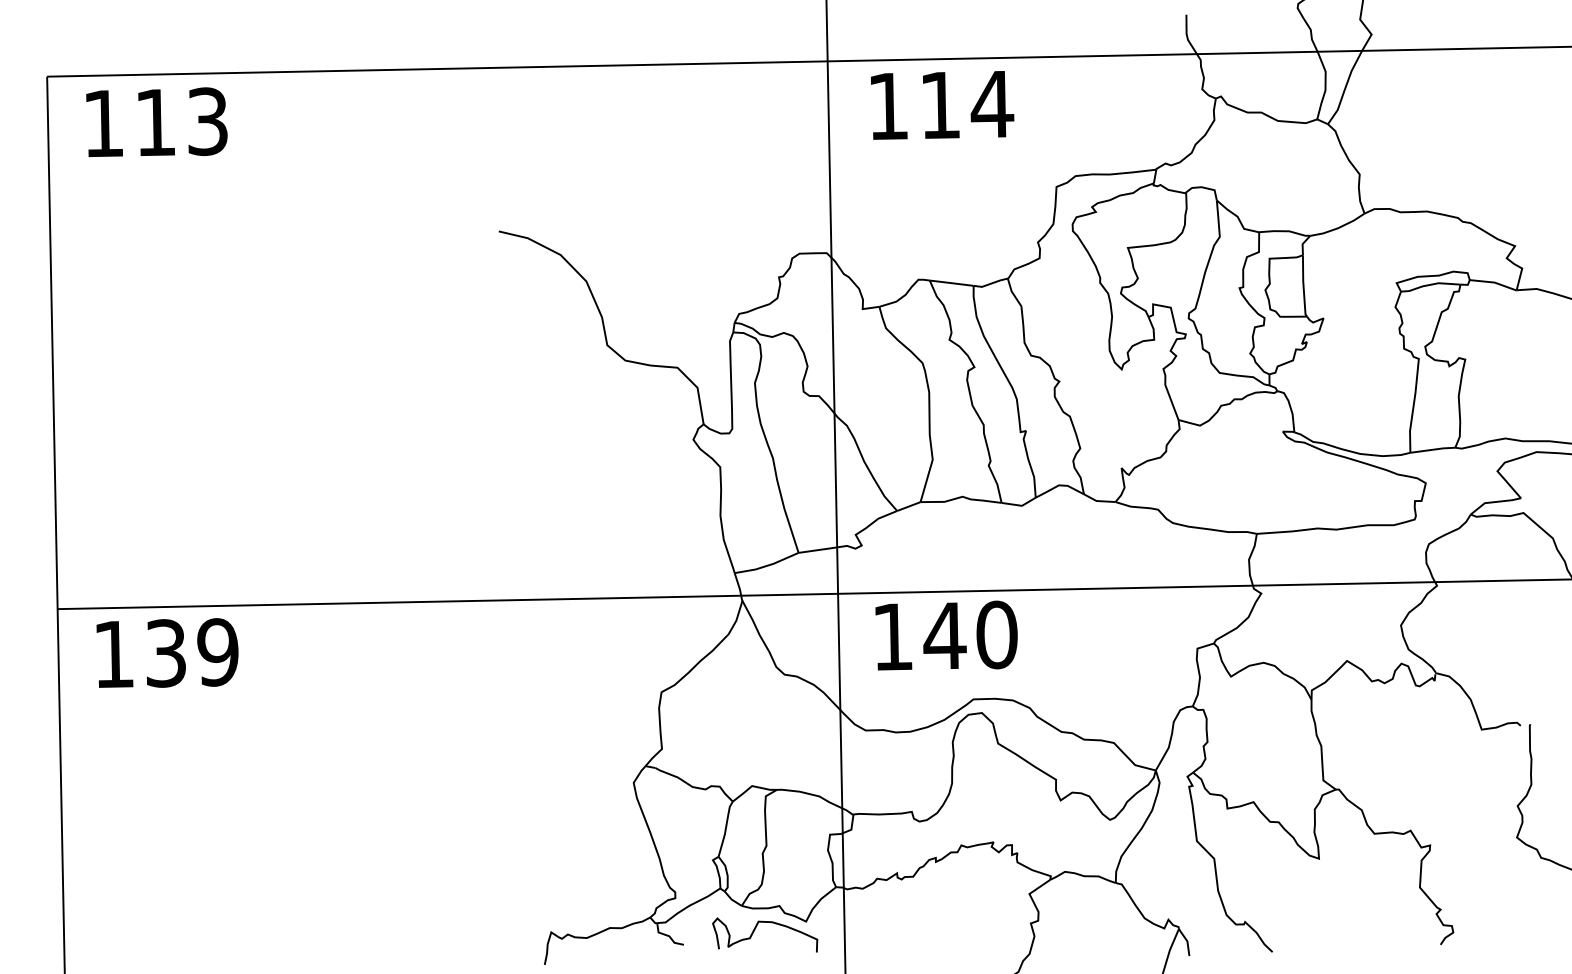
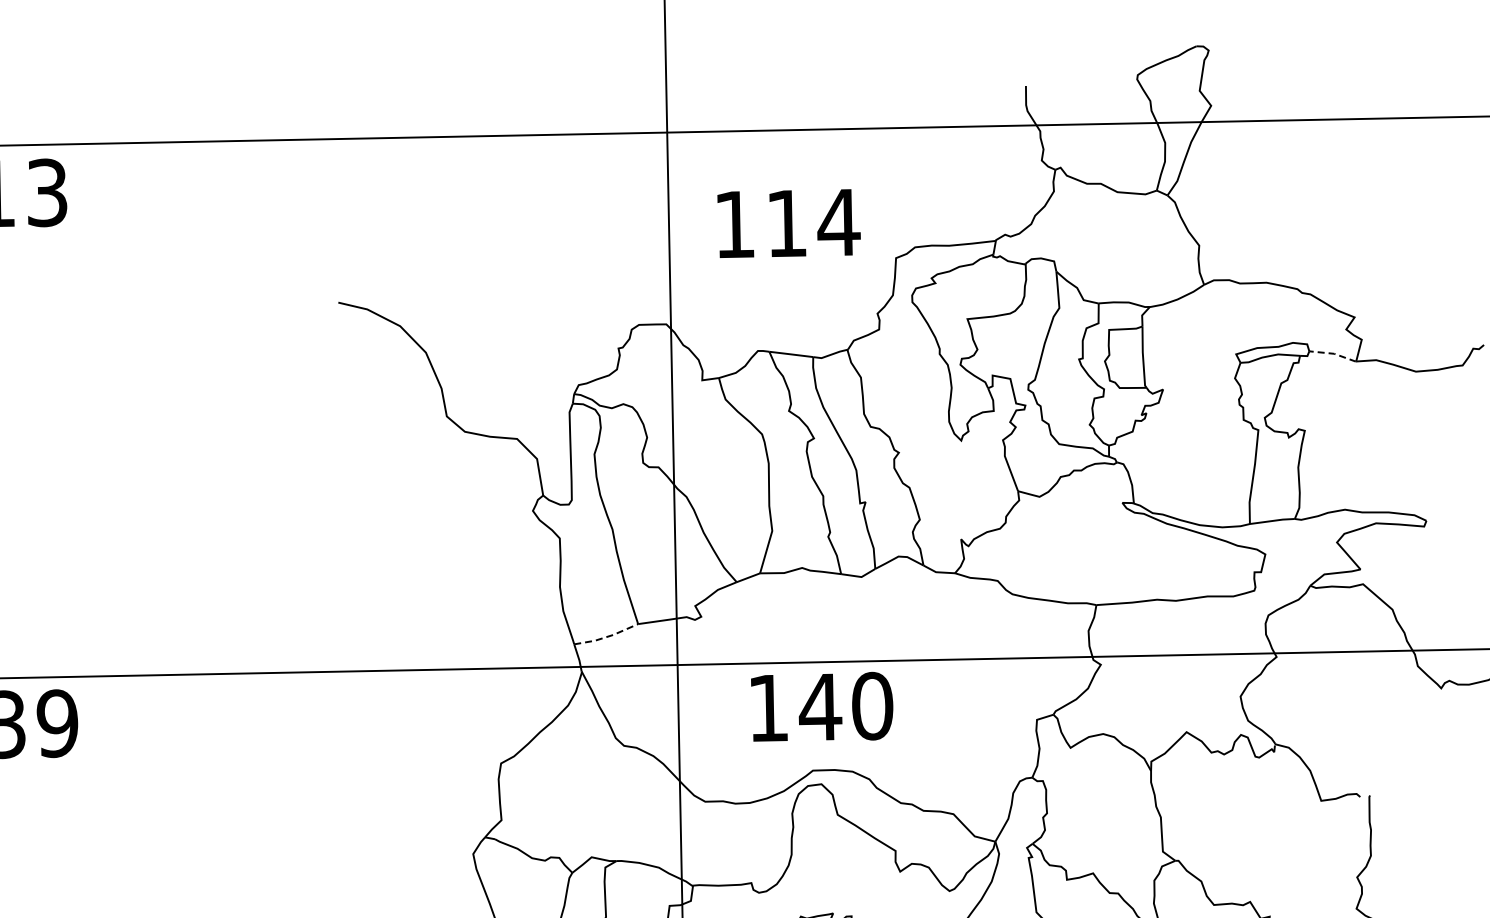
text: (942, 105) -> (789, 223), moved
line: (1494, 282) -> (1334, 353), solid -> dashed
line: (767, 565) -> (607, 636), solid -> dashed
text: (946, 635) -> (822, 706), moved

